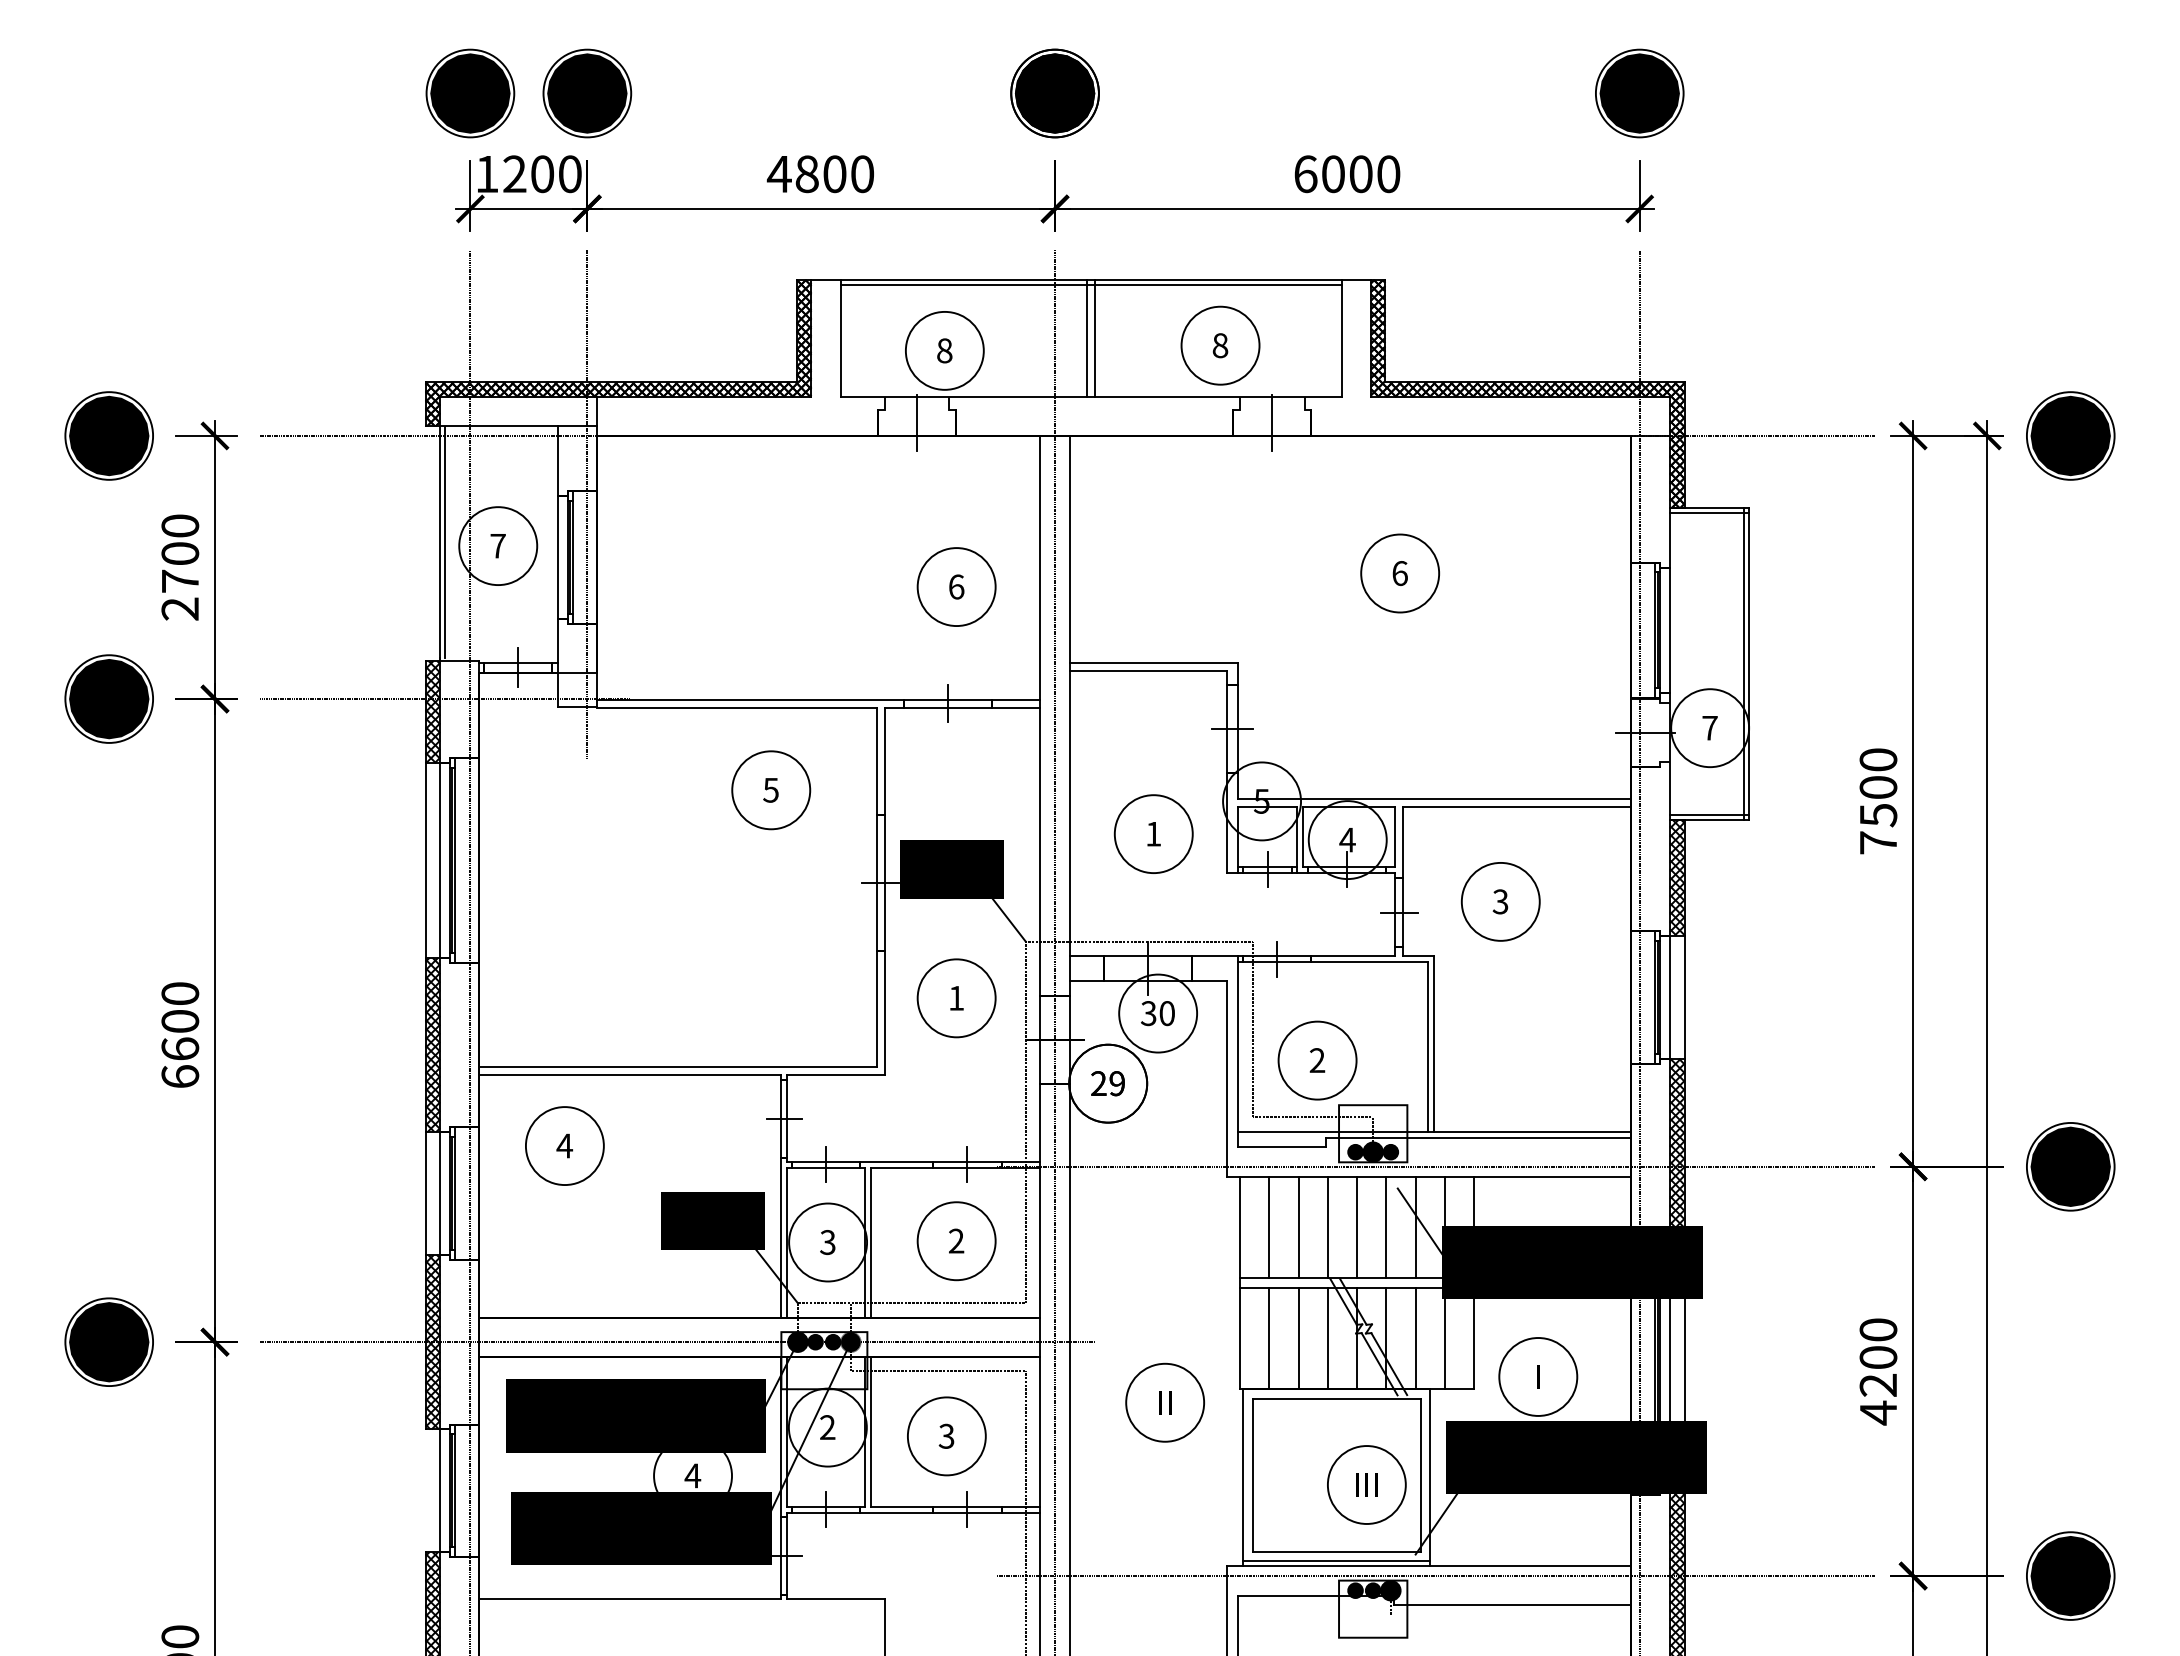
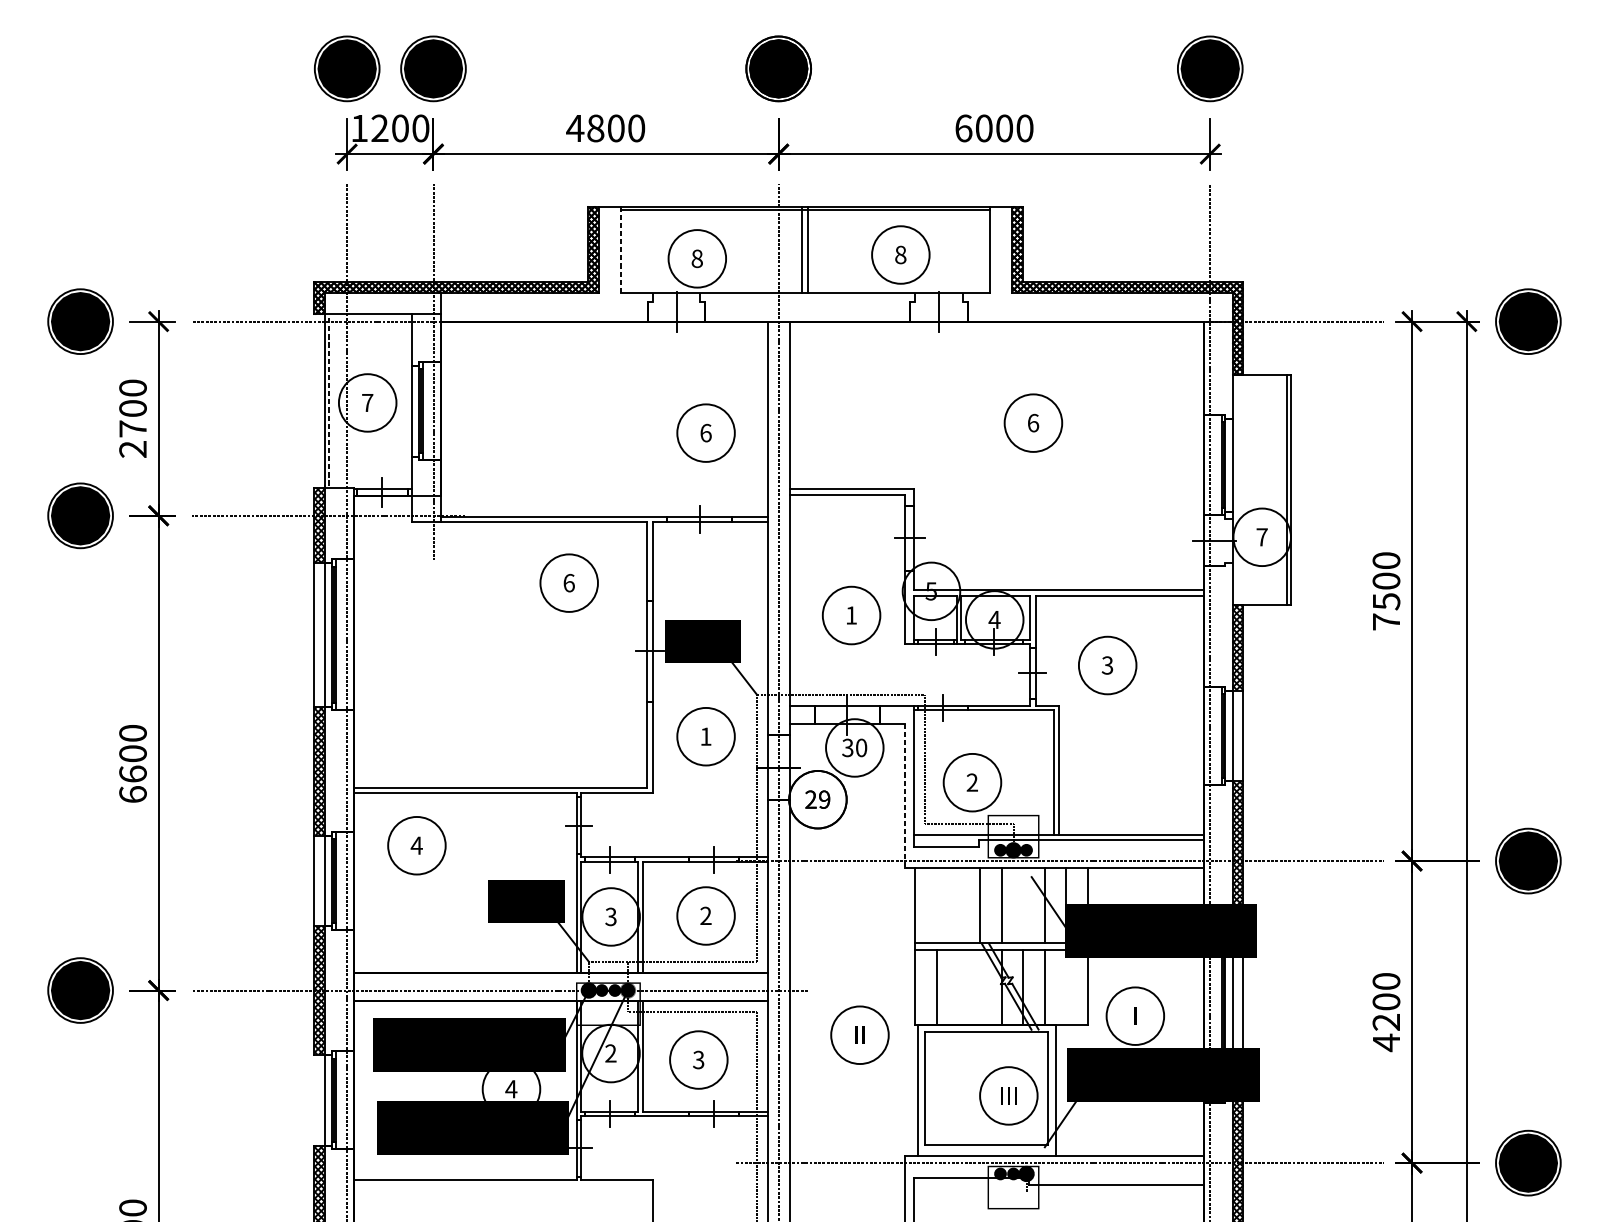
line: (840, 339) -> (620, 250), solid -> dashed
line: (1708, 512) -> (1261, 378), removed
line: (445, 542) -> (328, 400), solid -> dashed
text: (770, 789) -> (568, 582), 5 -> 6
line: (1708, 815) -> (1261, 601), removed
line: (1226, 1078) -> (905, 795), solid -> dashed
line: (1269, 1226) -> (936, 905), removed
line: (1298, 1226) -> (958, 905), removed
line: (1386, 1226) -> (1023, 905), removed
line: (1298, 1338) -> (958, 987), removed
line: (1327, 1338) -> (979, 987), removed
line: (1444, 1338) -> (1066, 987), removed
line: (1336, 1561) -> (986, 1152), removed

